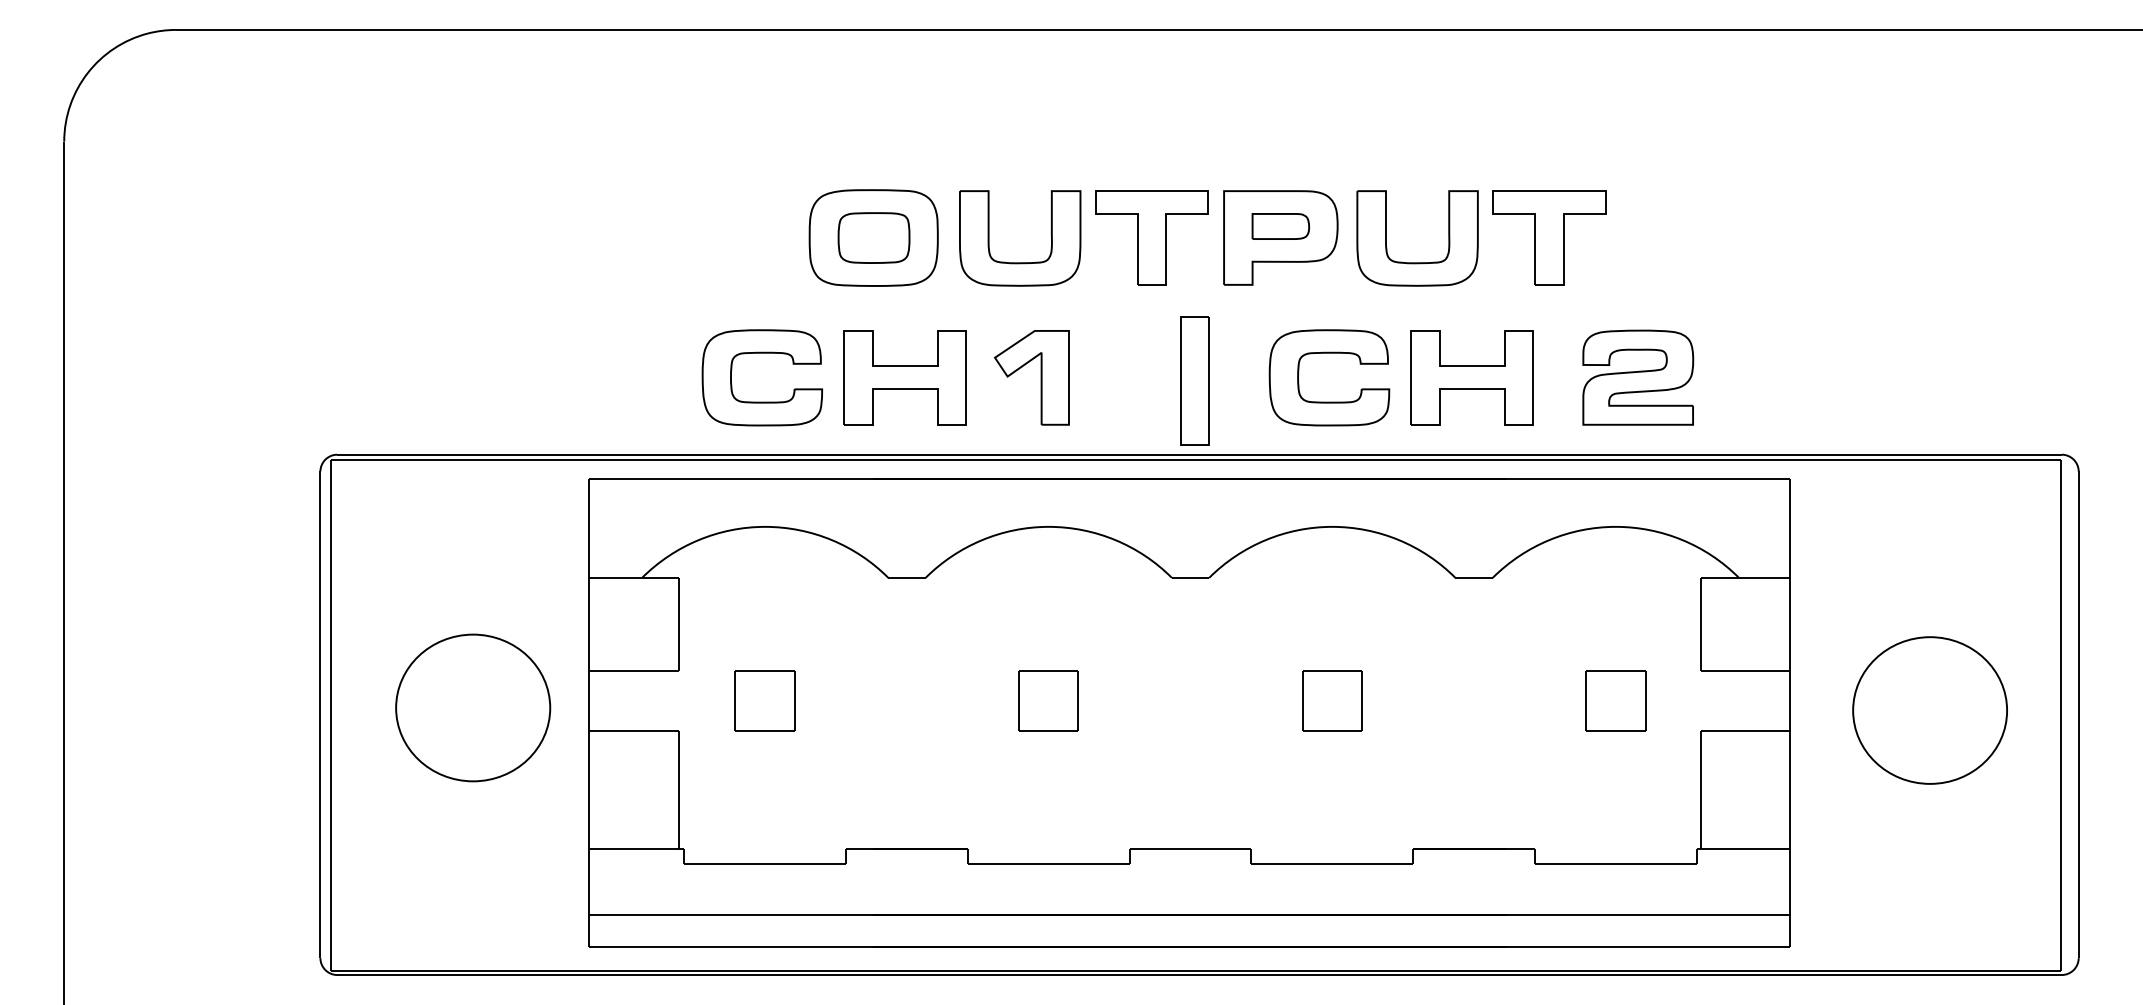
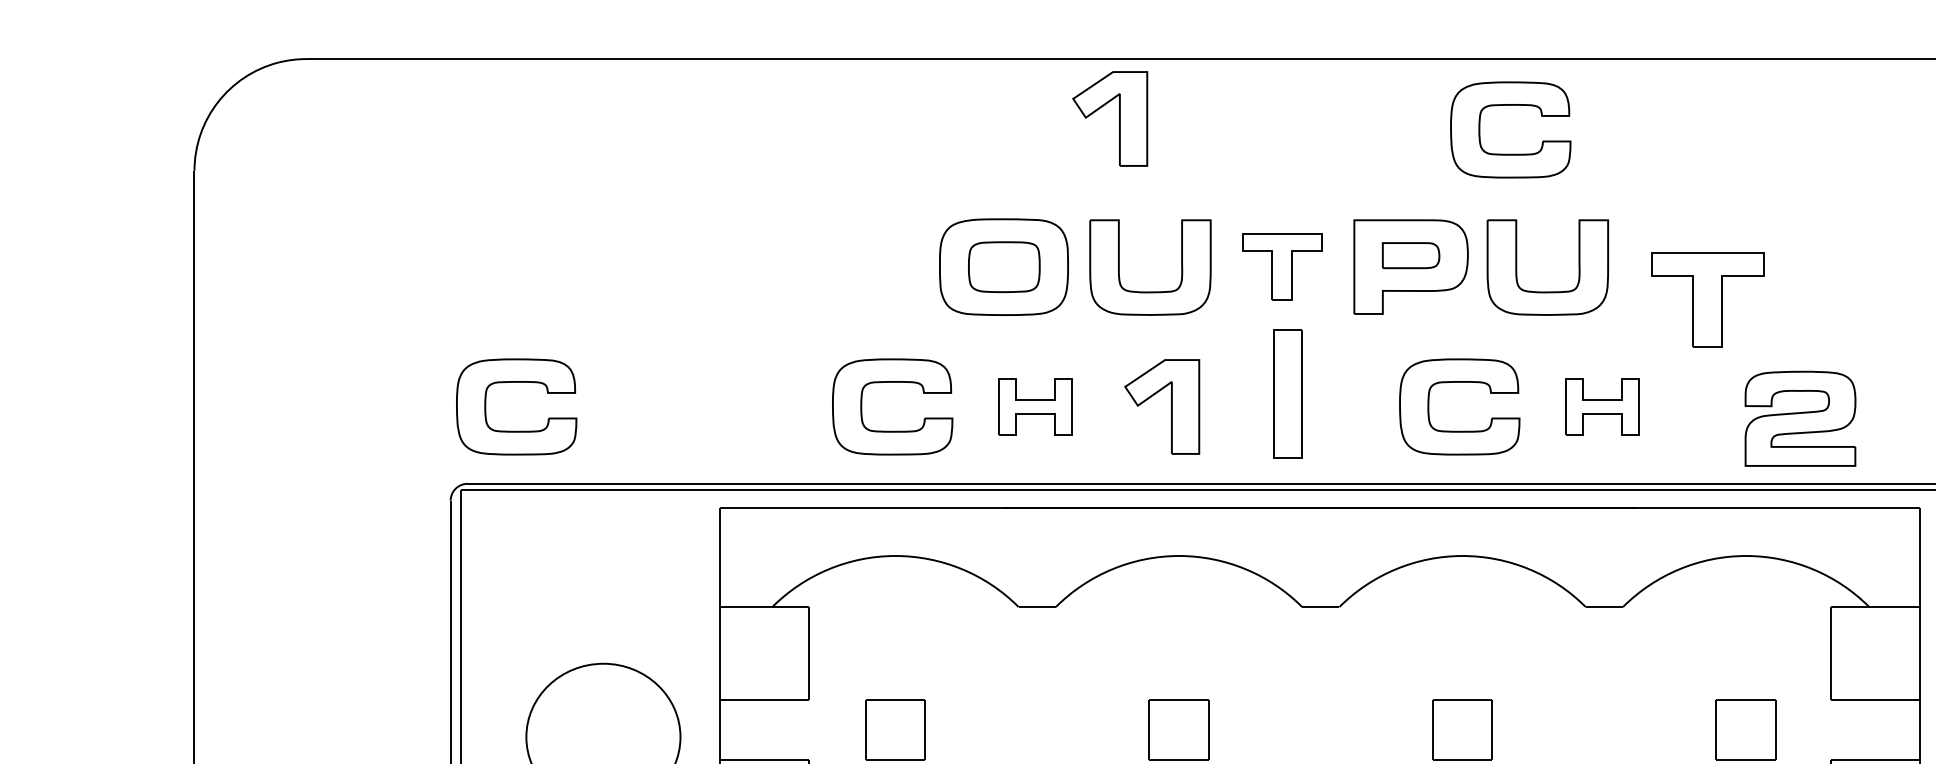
part: (1380, 76) -> (1510, 105), added
part: (988, 89) -> (1118, 118), added
part: (1151, 237) -> (1281, 266), size x0.7
part: (1549, 237) -> (1707, 299), moved
part: (386, 353) -> (516, 382), added
part: (904, 377) -> (1034, 406), size x0.6
part: (1471, 377) -> (1601, 406), size x0.6
part: (1638, 377) -> (1800, 418), moved
part: (1194, 380) -> (1287, 393), moved

